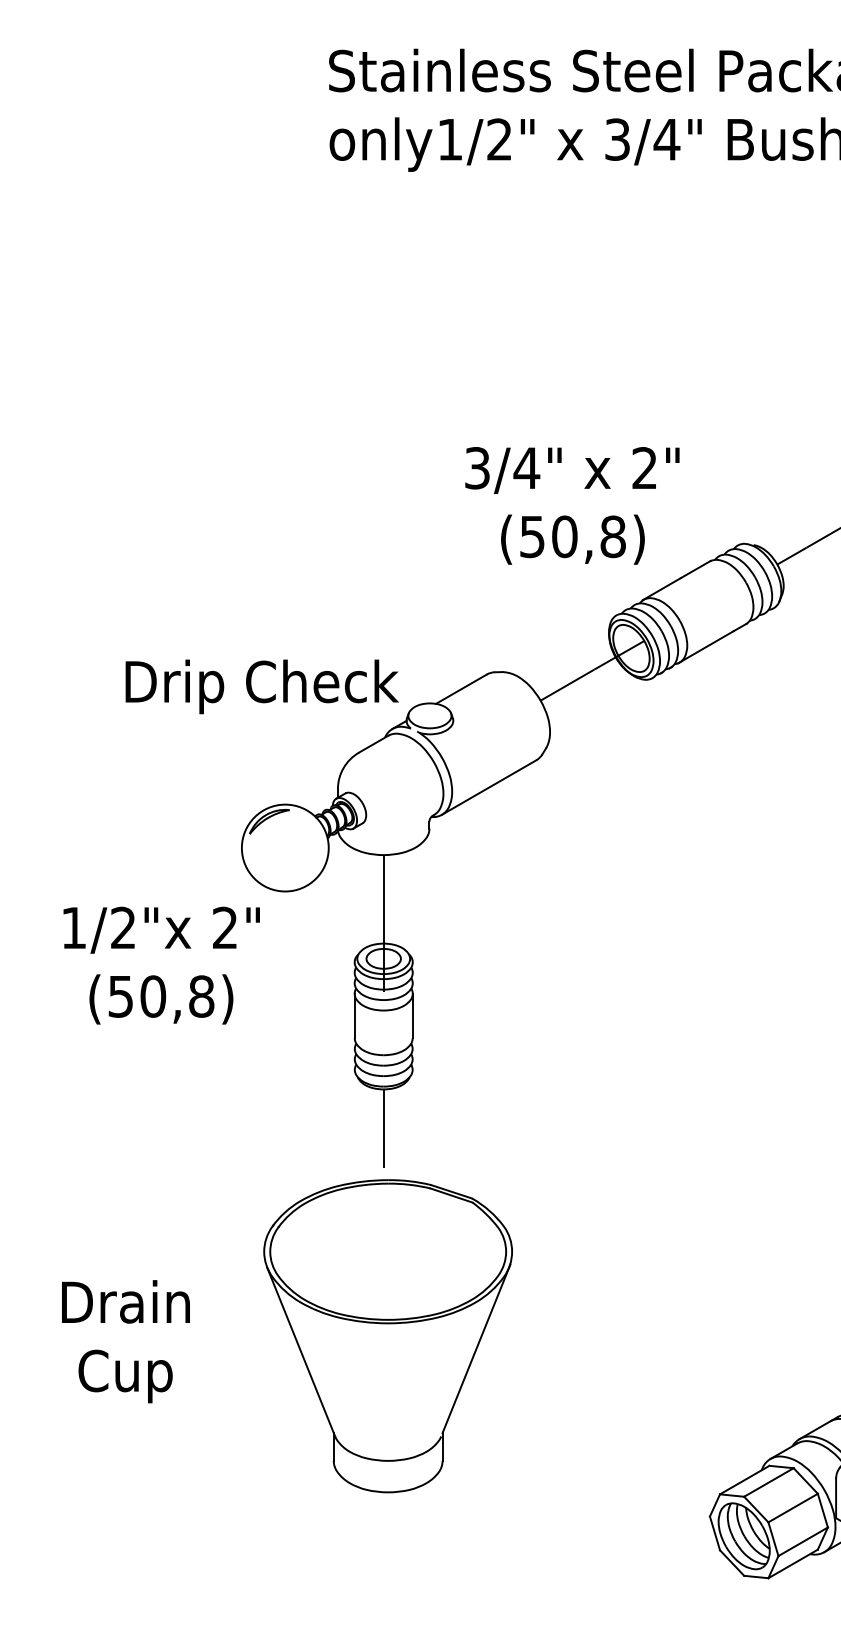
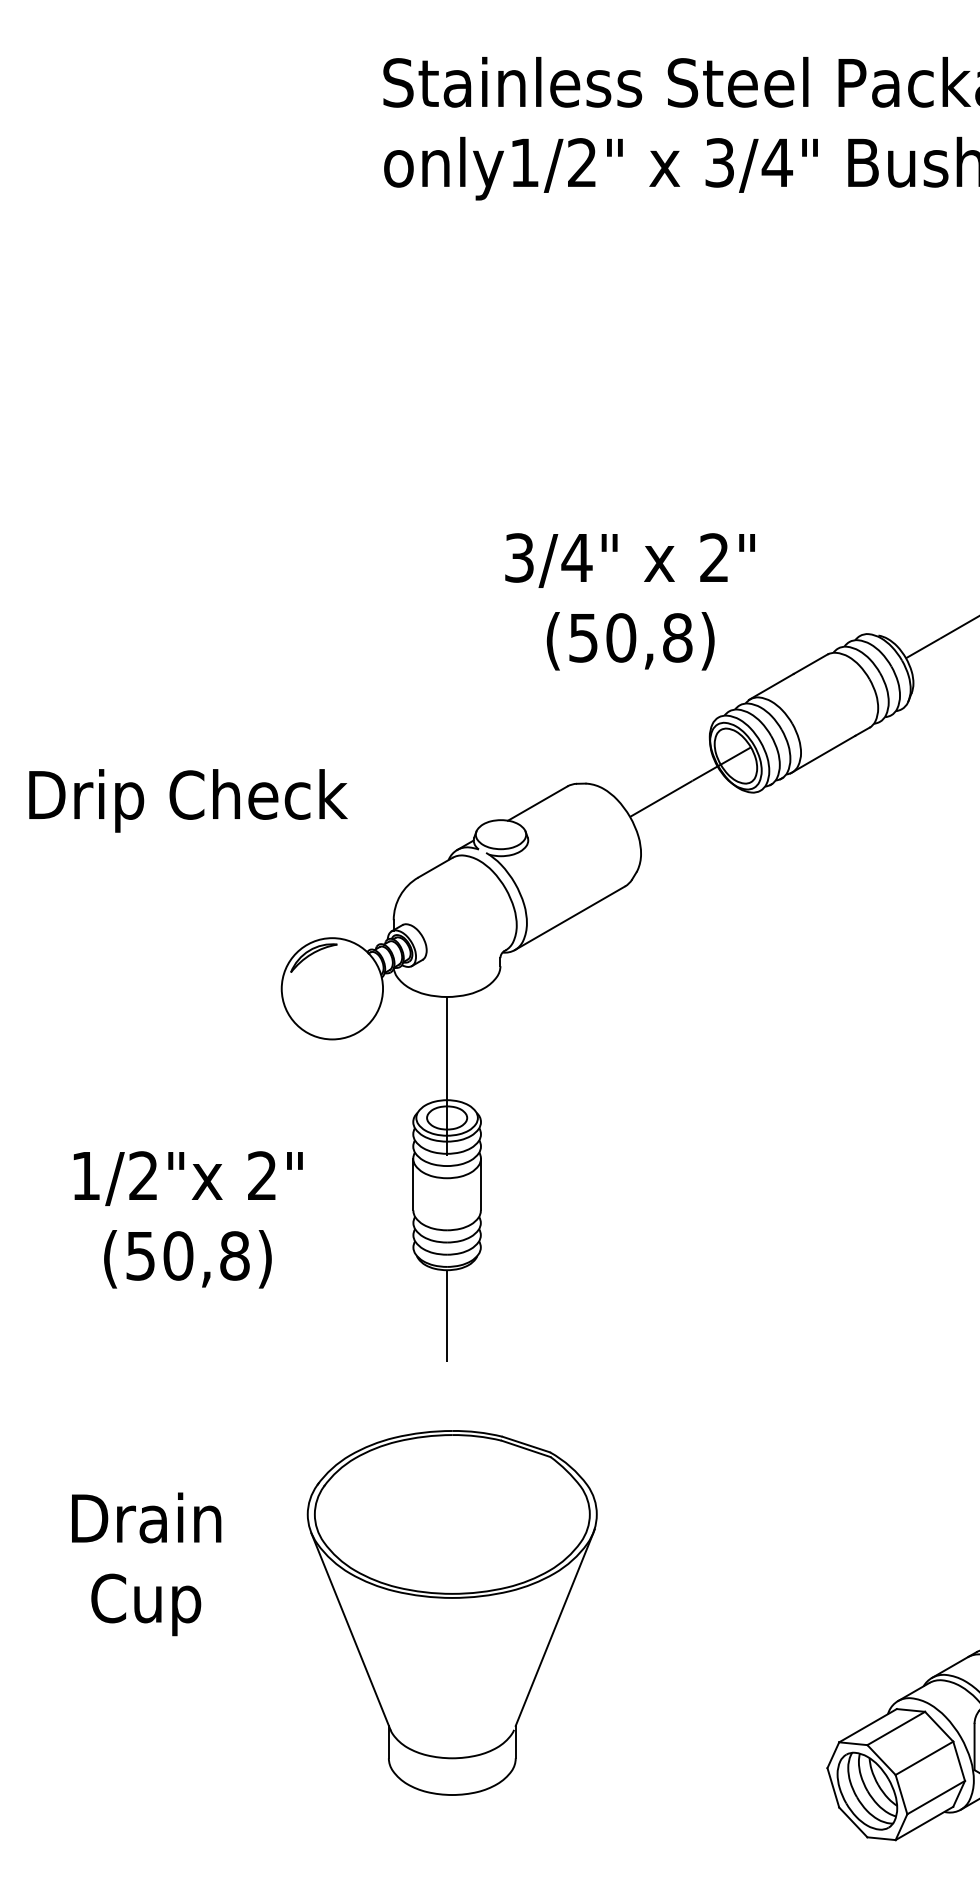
text: (571, 505) -> (629, 601), moved
text: (262, 686) -> (188, 800), moved
text: (161, 965) -> (187, 1219), moved
part: (387, 1335) -> (451, 1612), moved

